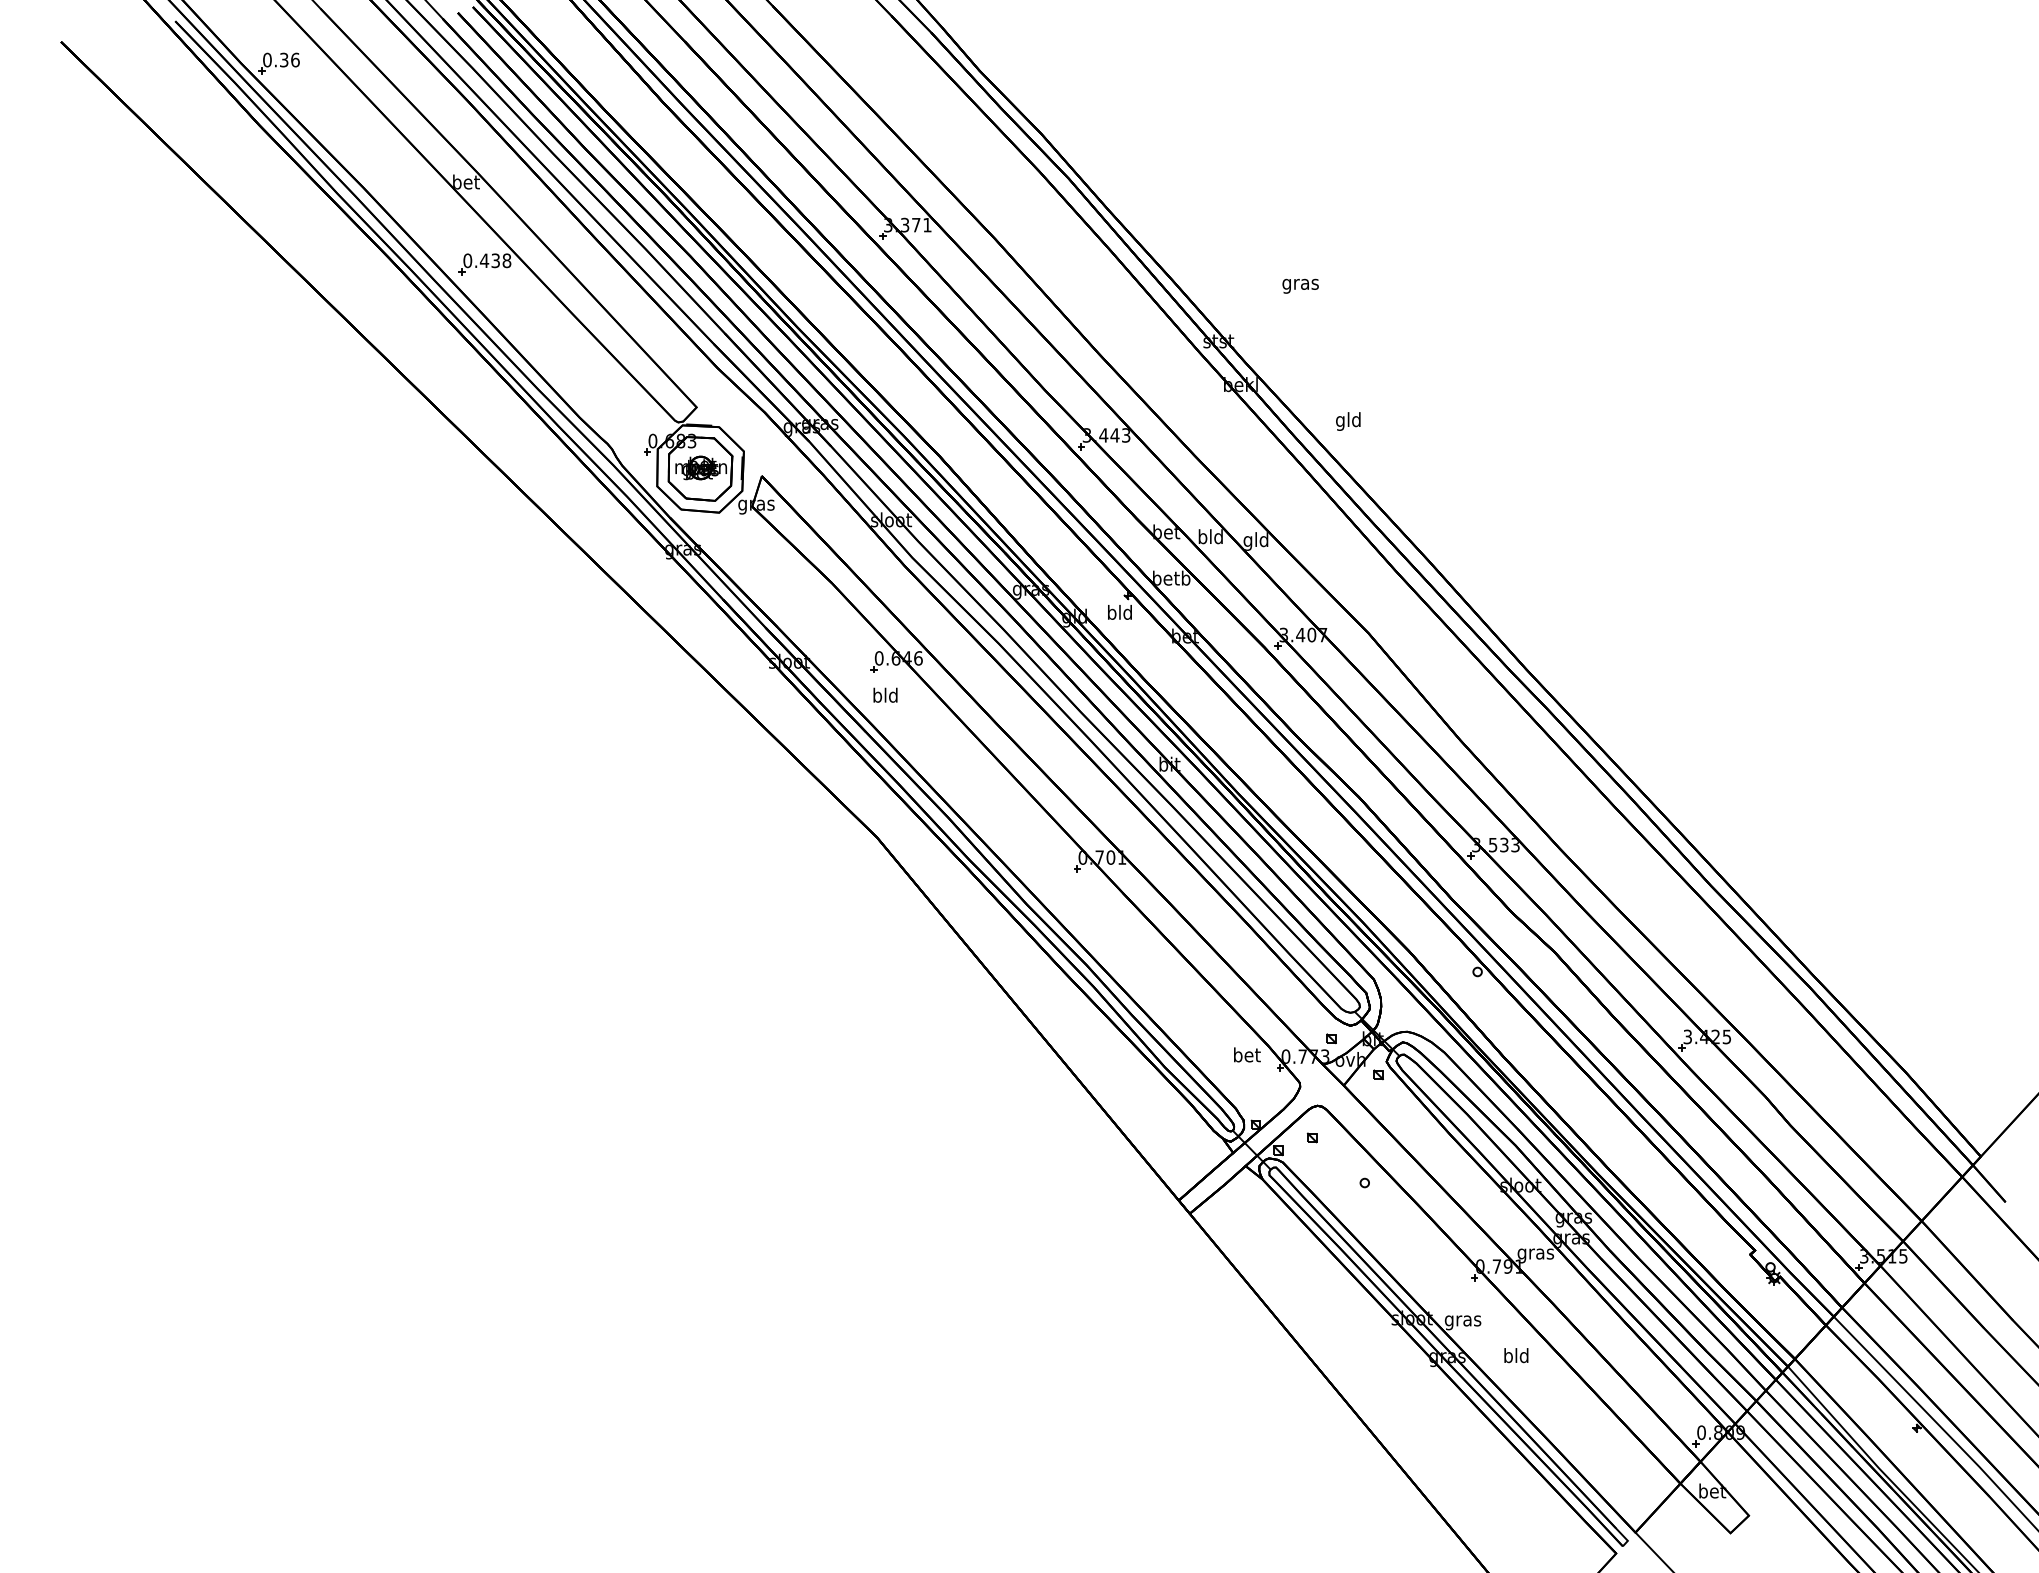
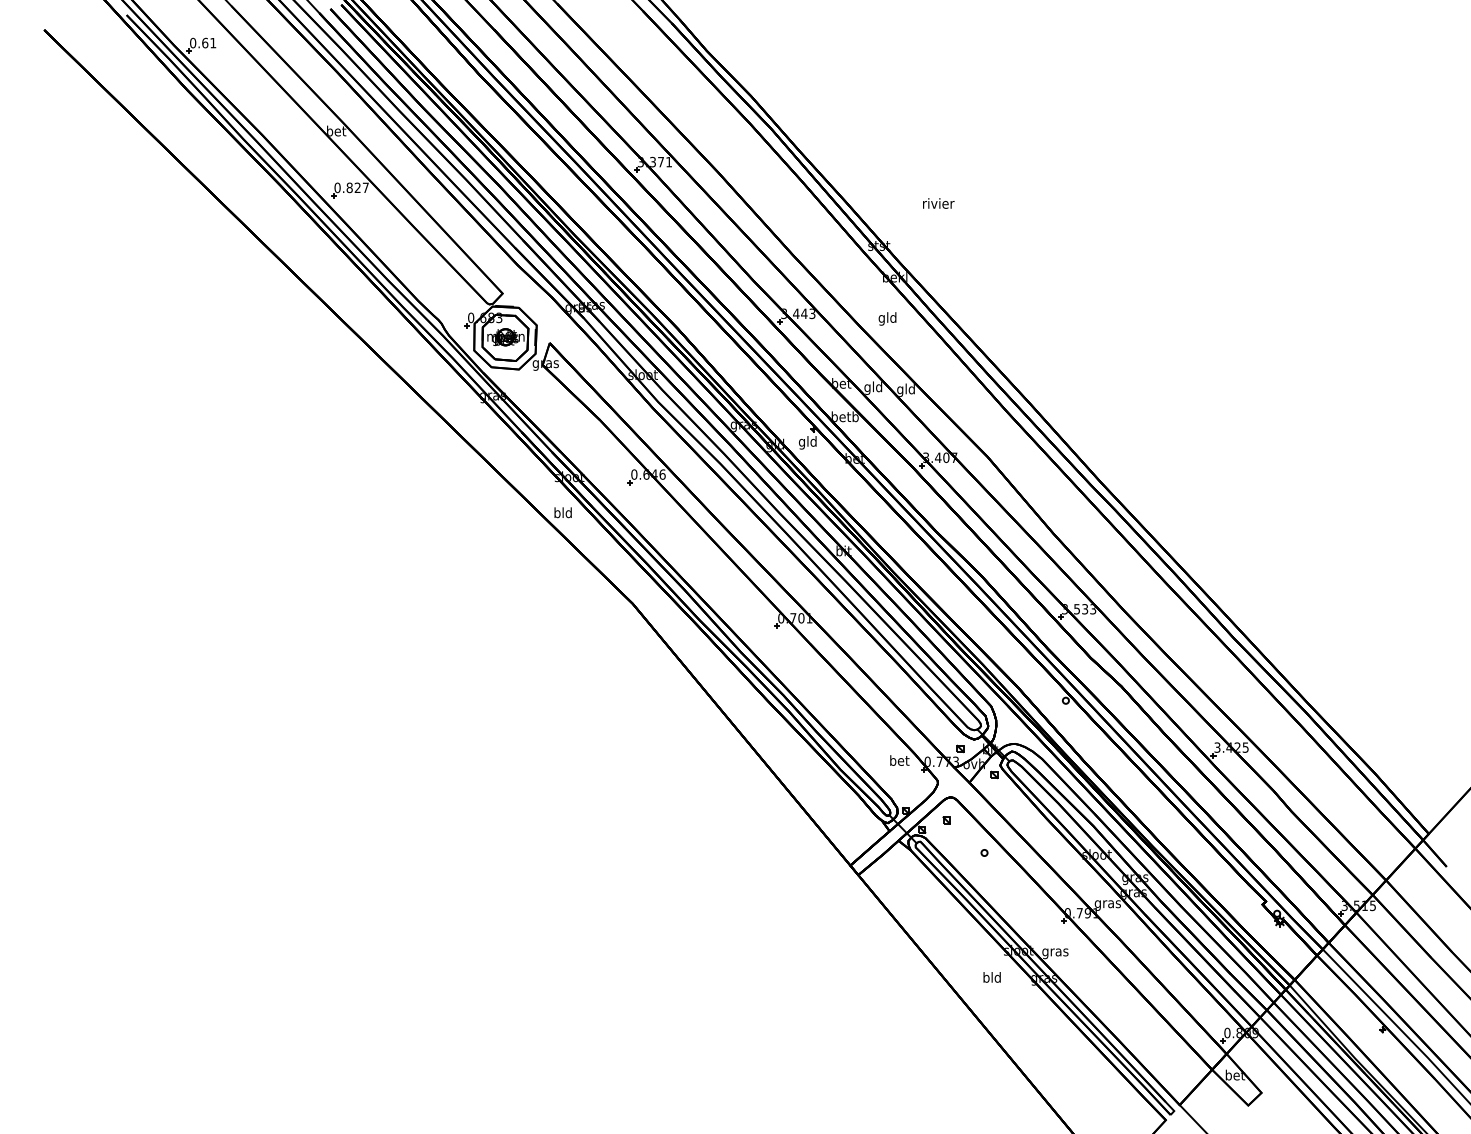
text: (289, 59) -> (209, 42), 0.36 -> 0.61
text: (495, 260) -> (357, 187), 0.438 -> 0.827
text: (1301, 284) -> (938, 204), gras -> rivier
text: (1348, 421) -> (887, 318), moved
text: (1202, 538) -> (867, 388), bld -> gld
text: (1111, 613) -> (801, 442), bld -> gld
text: (885, 694) -> (563, 512), moved
text: (1516, 1355) -> (992, 977), moved

